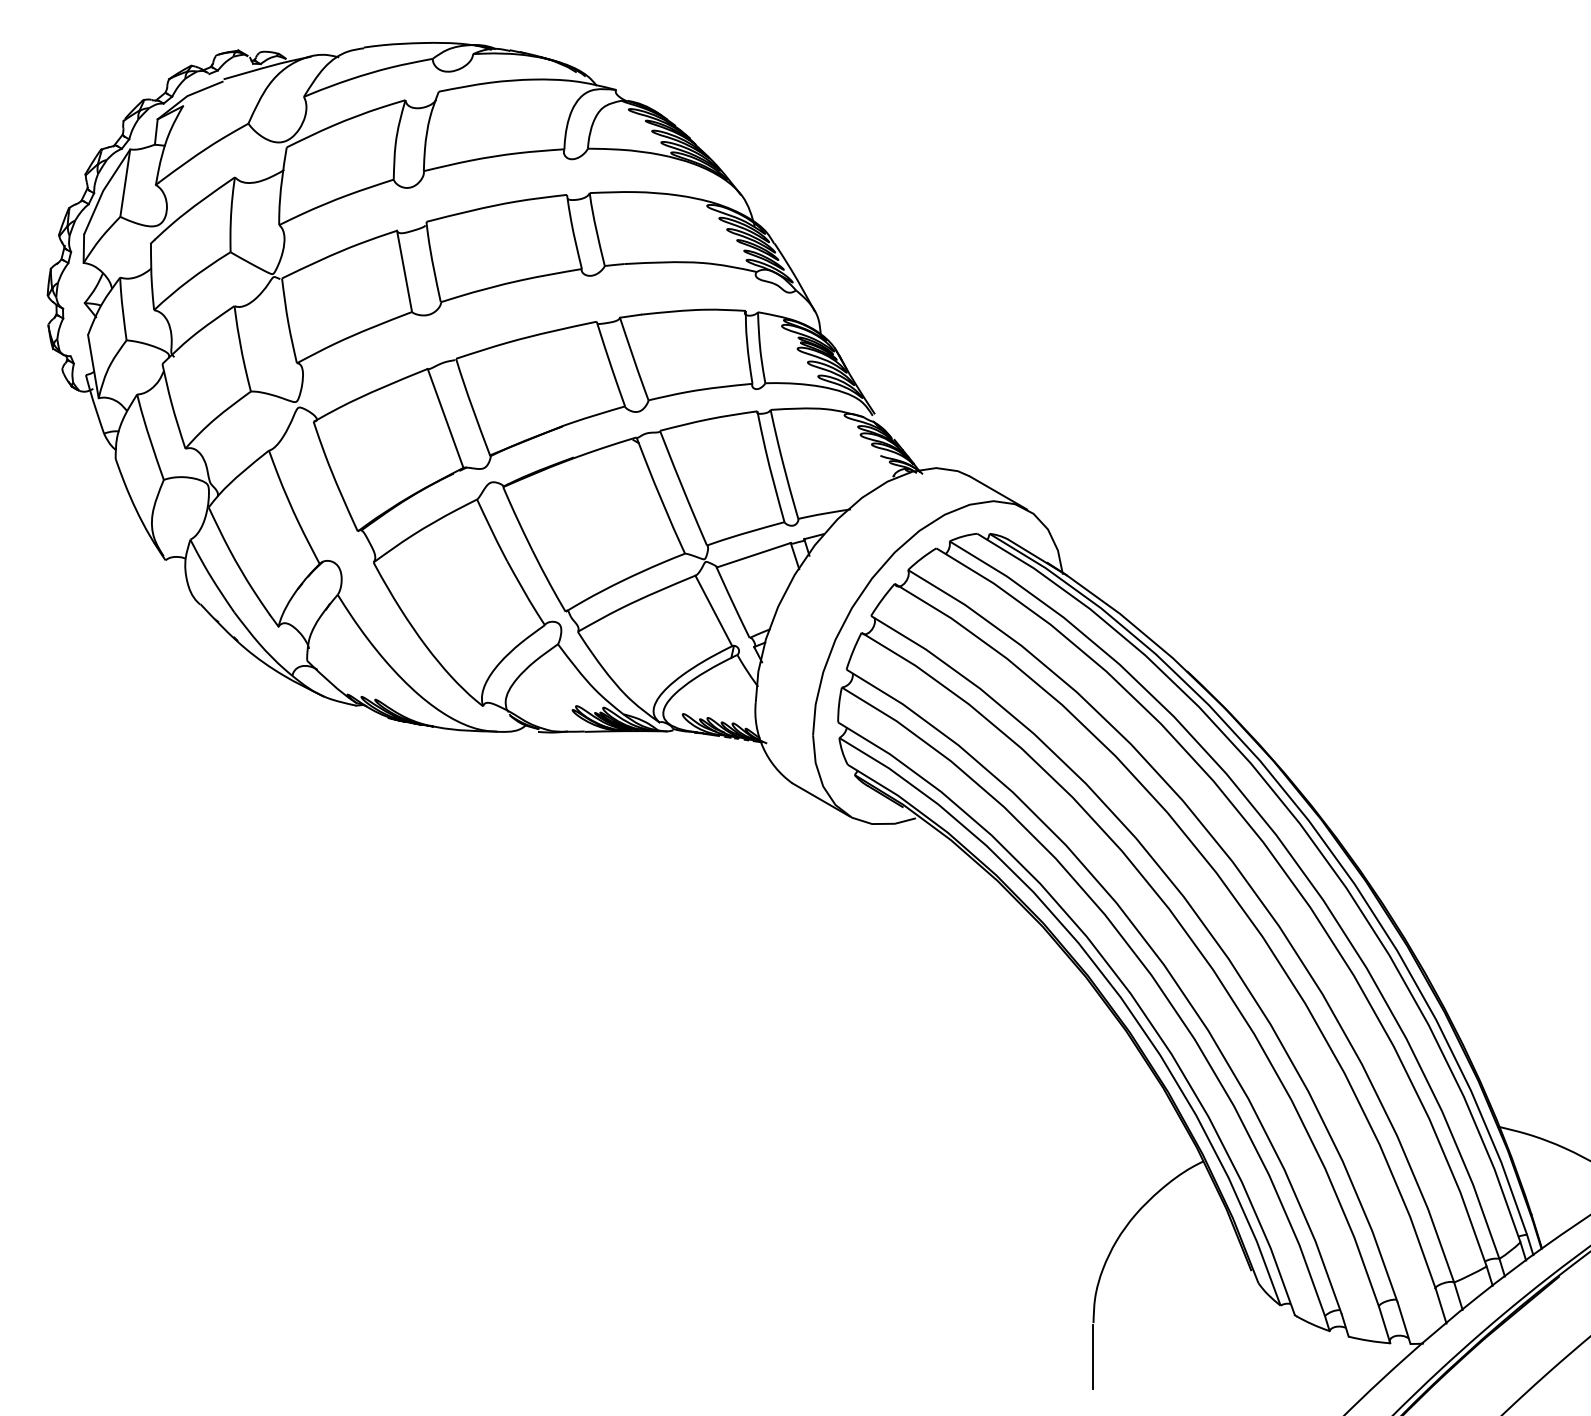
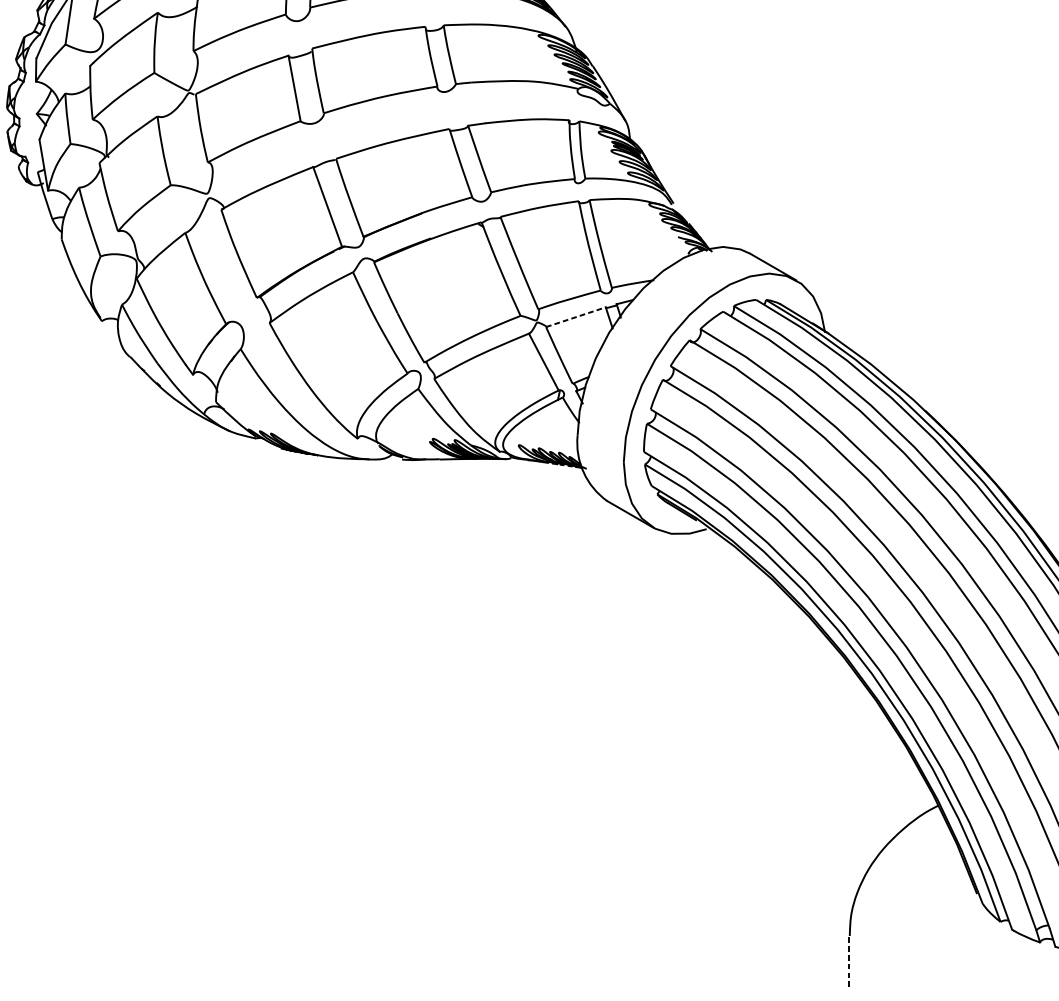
line: (754, 555) -> (576, 317), solid -> dashed
line: (1092, 1357) -> (848, 963), solid -> dashed

